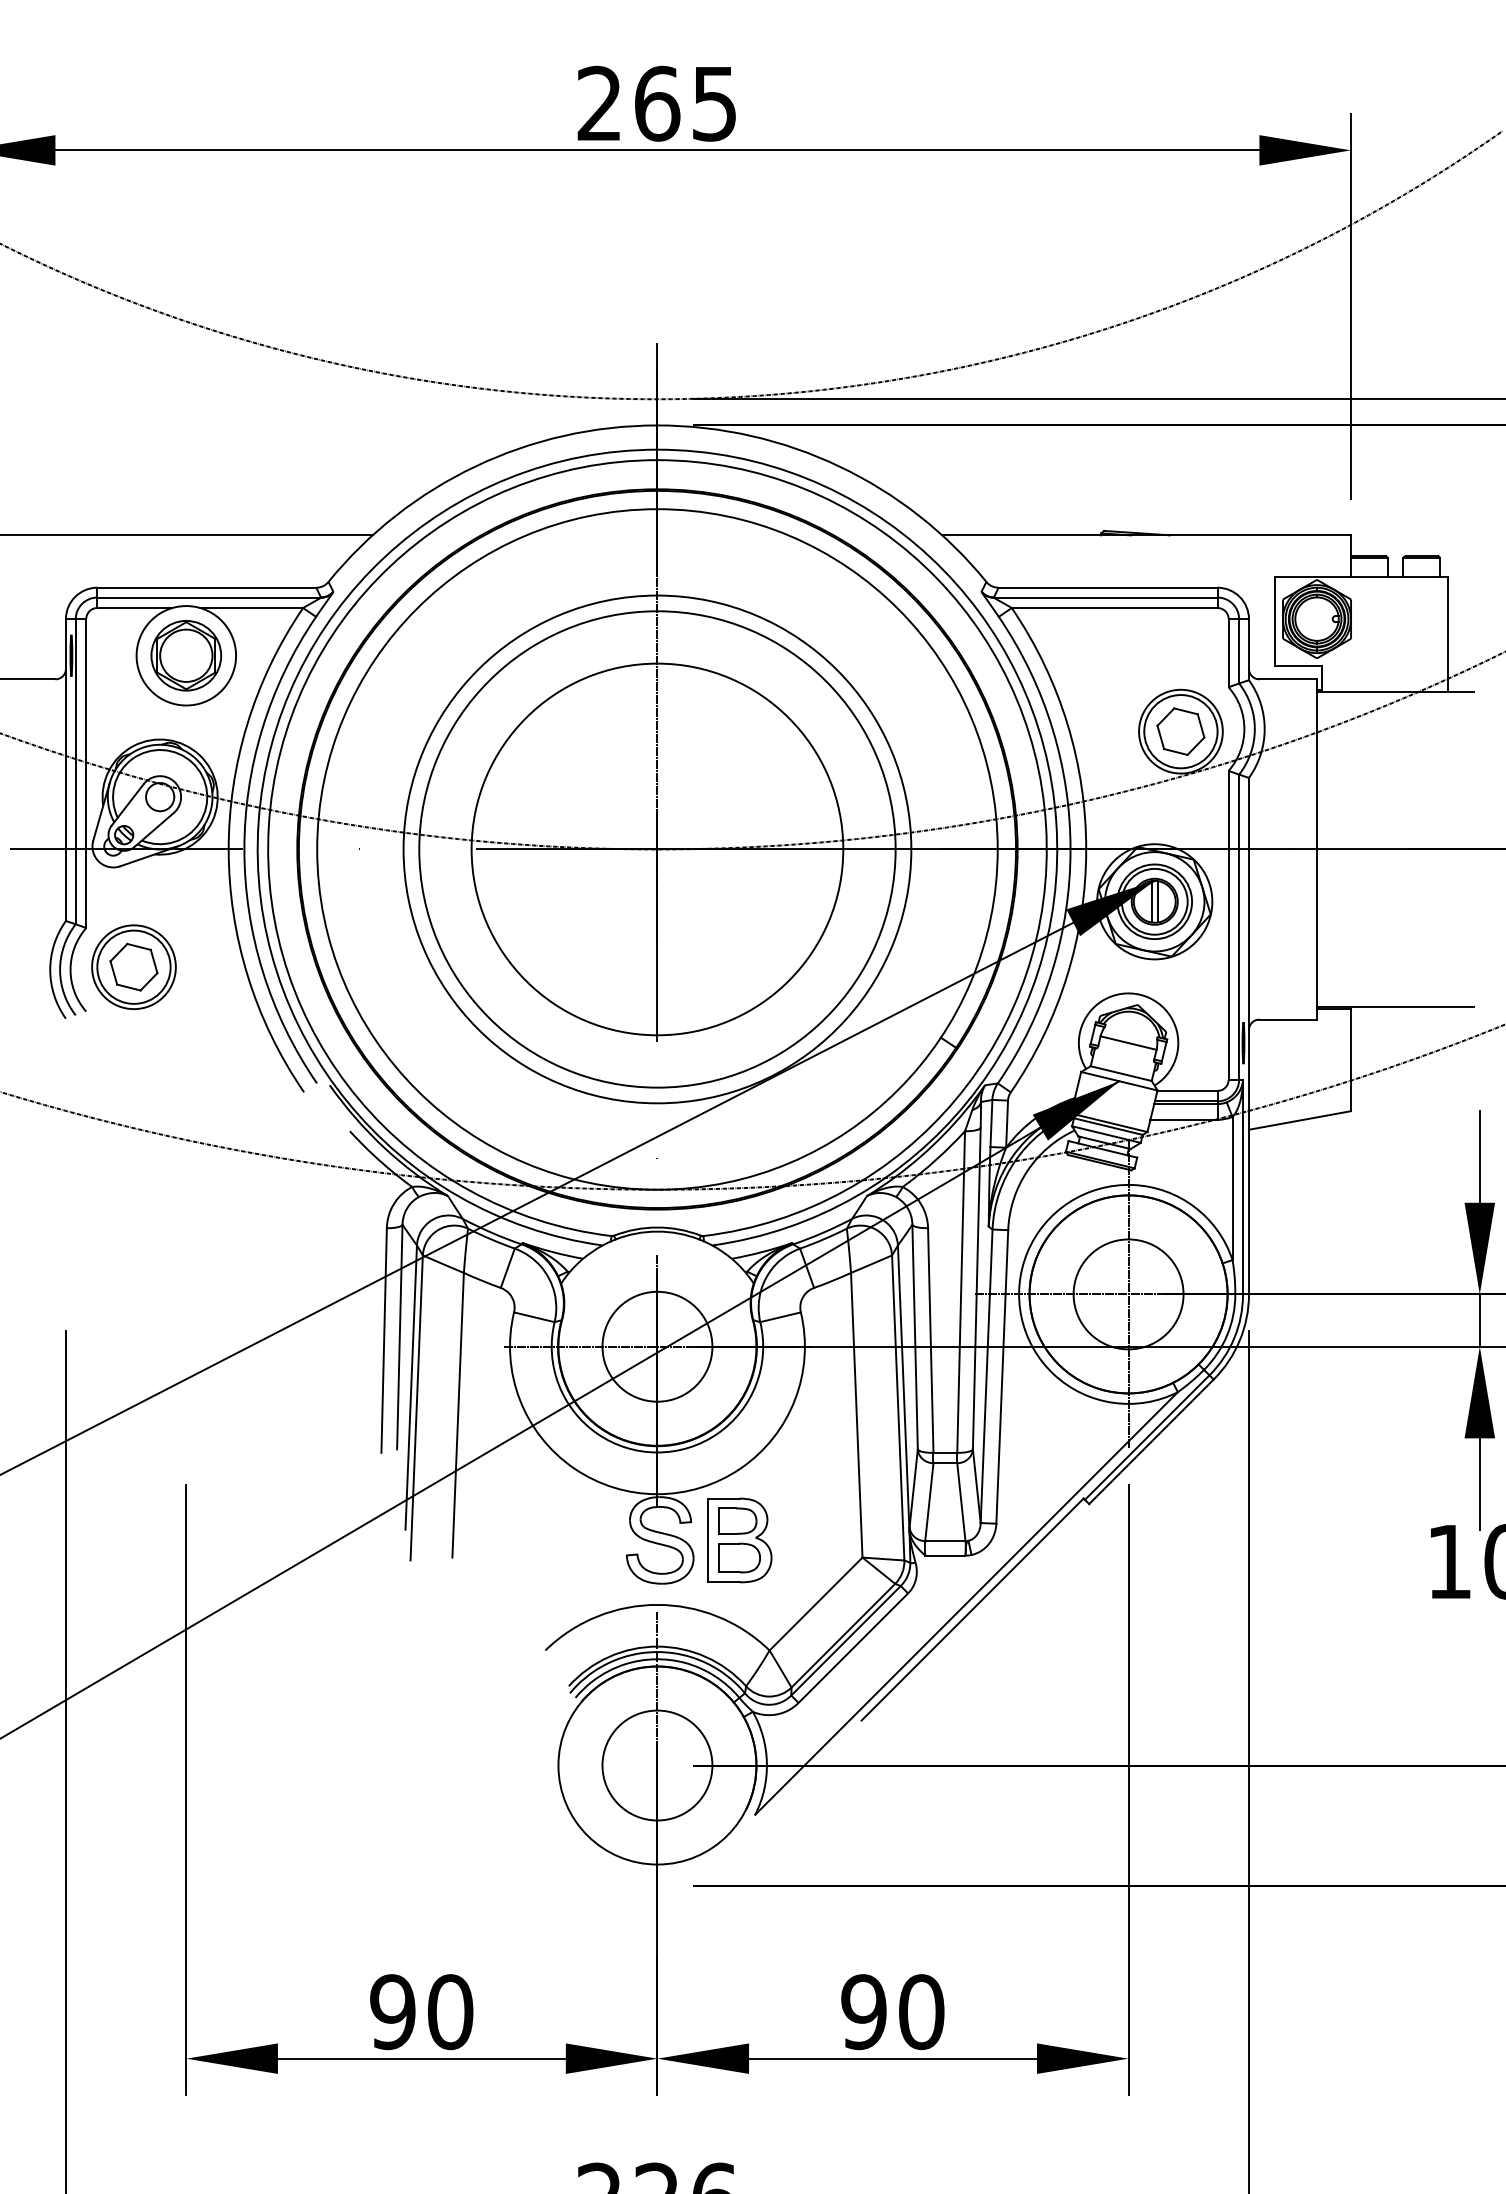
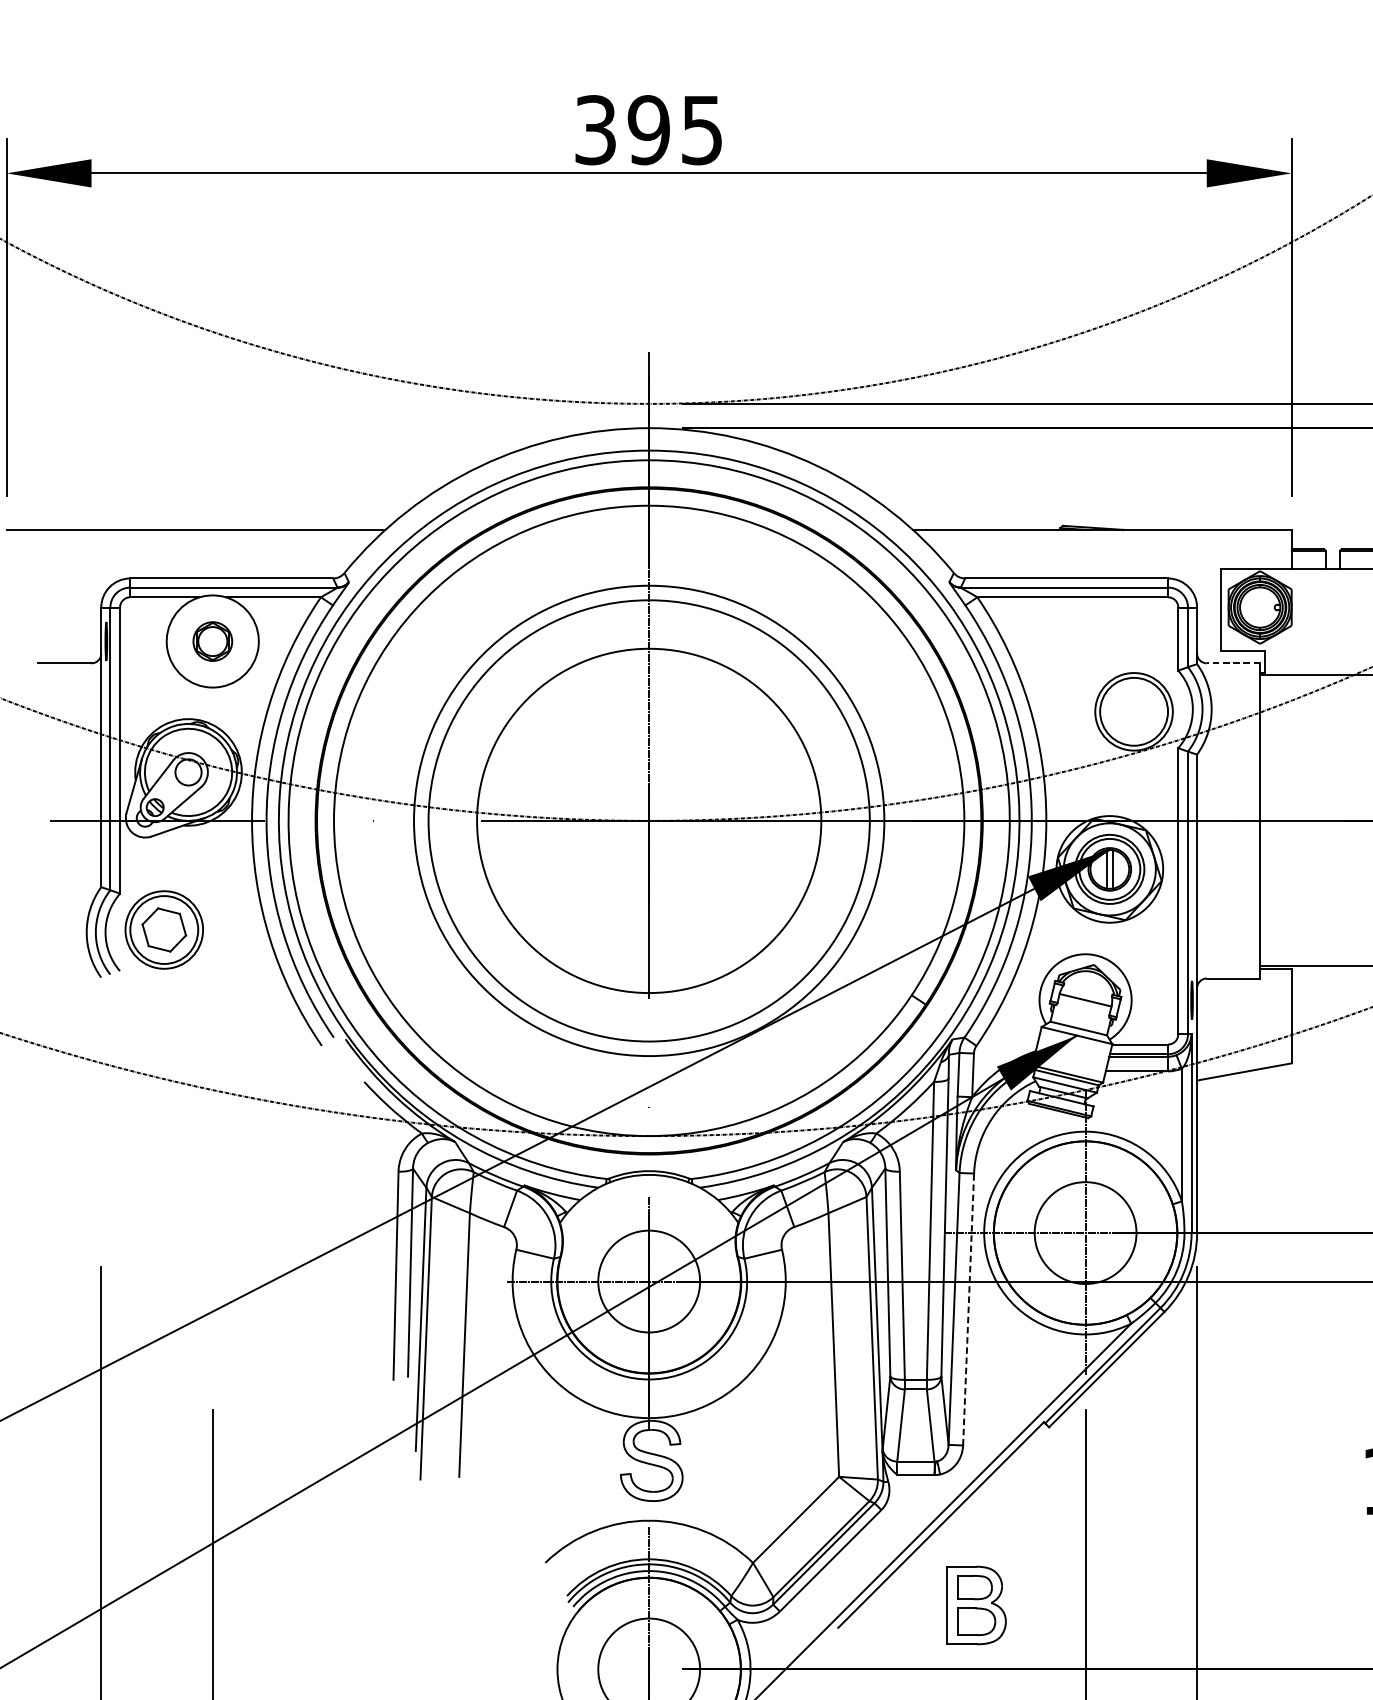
text: (628, 103) -> (622, 129), 265 -> 395
part: (186, 655) -> (212, 641), size x0.6
line: (1288, 679) -> (1233, 663), solid -> dashed
part: (1180, 731) -> (1133, 711), removed
line: (1002, 1376) -> (968, 1309), solid -> dashed
part: (739, 1540) -> (976, 1605), moved

